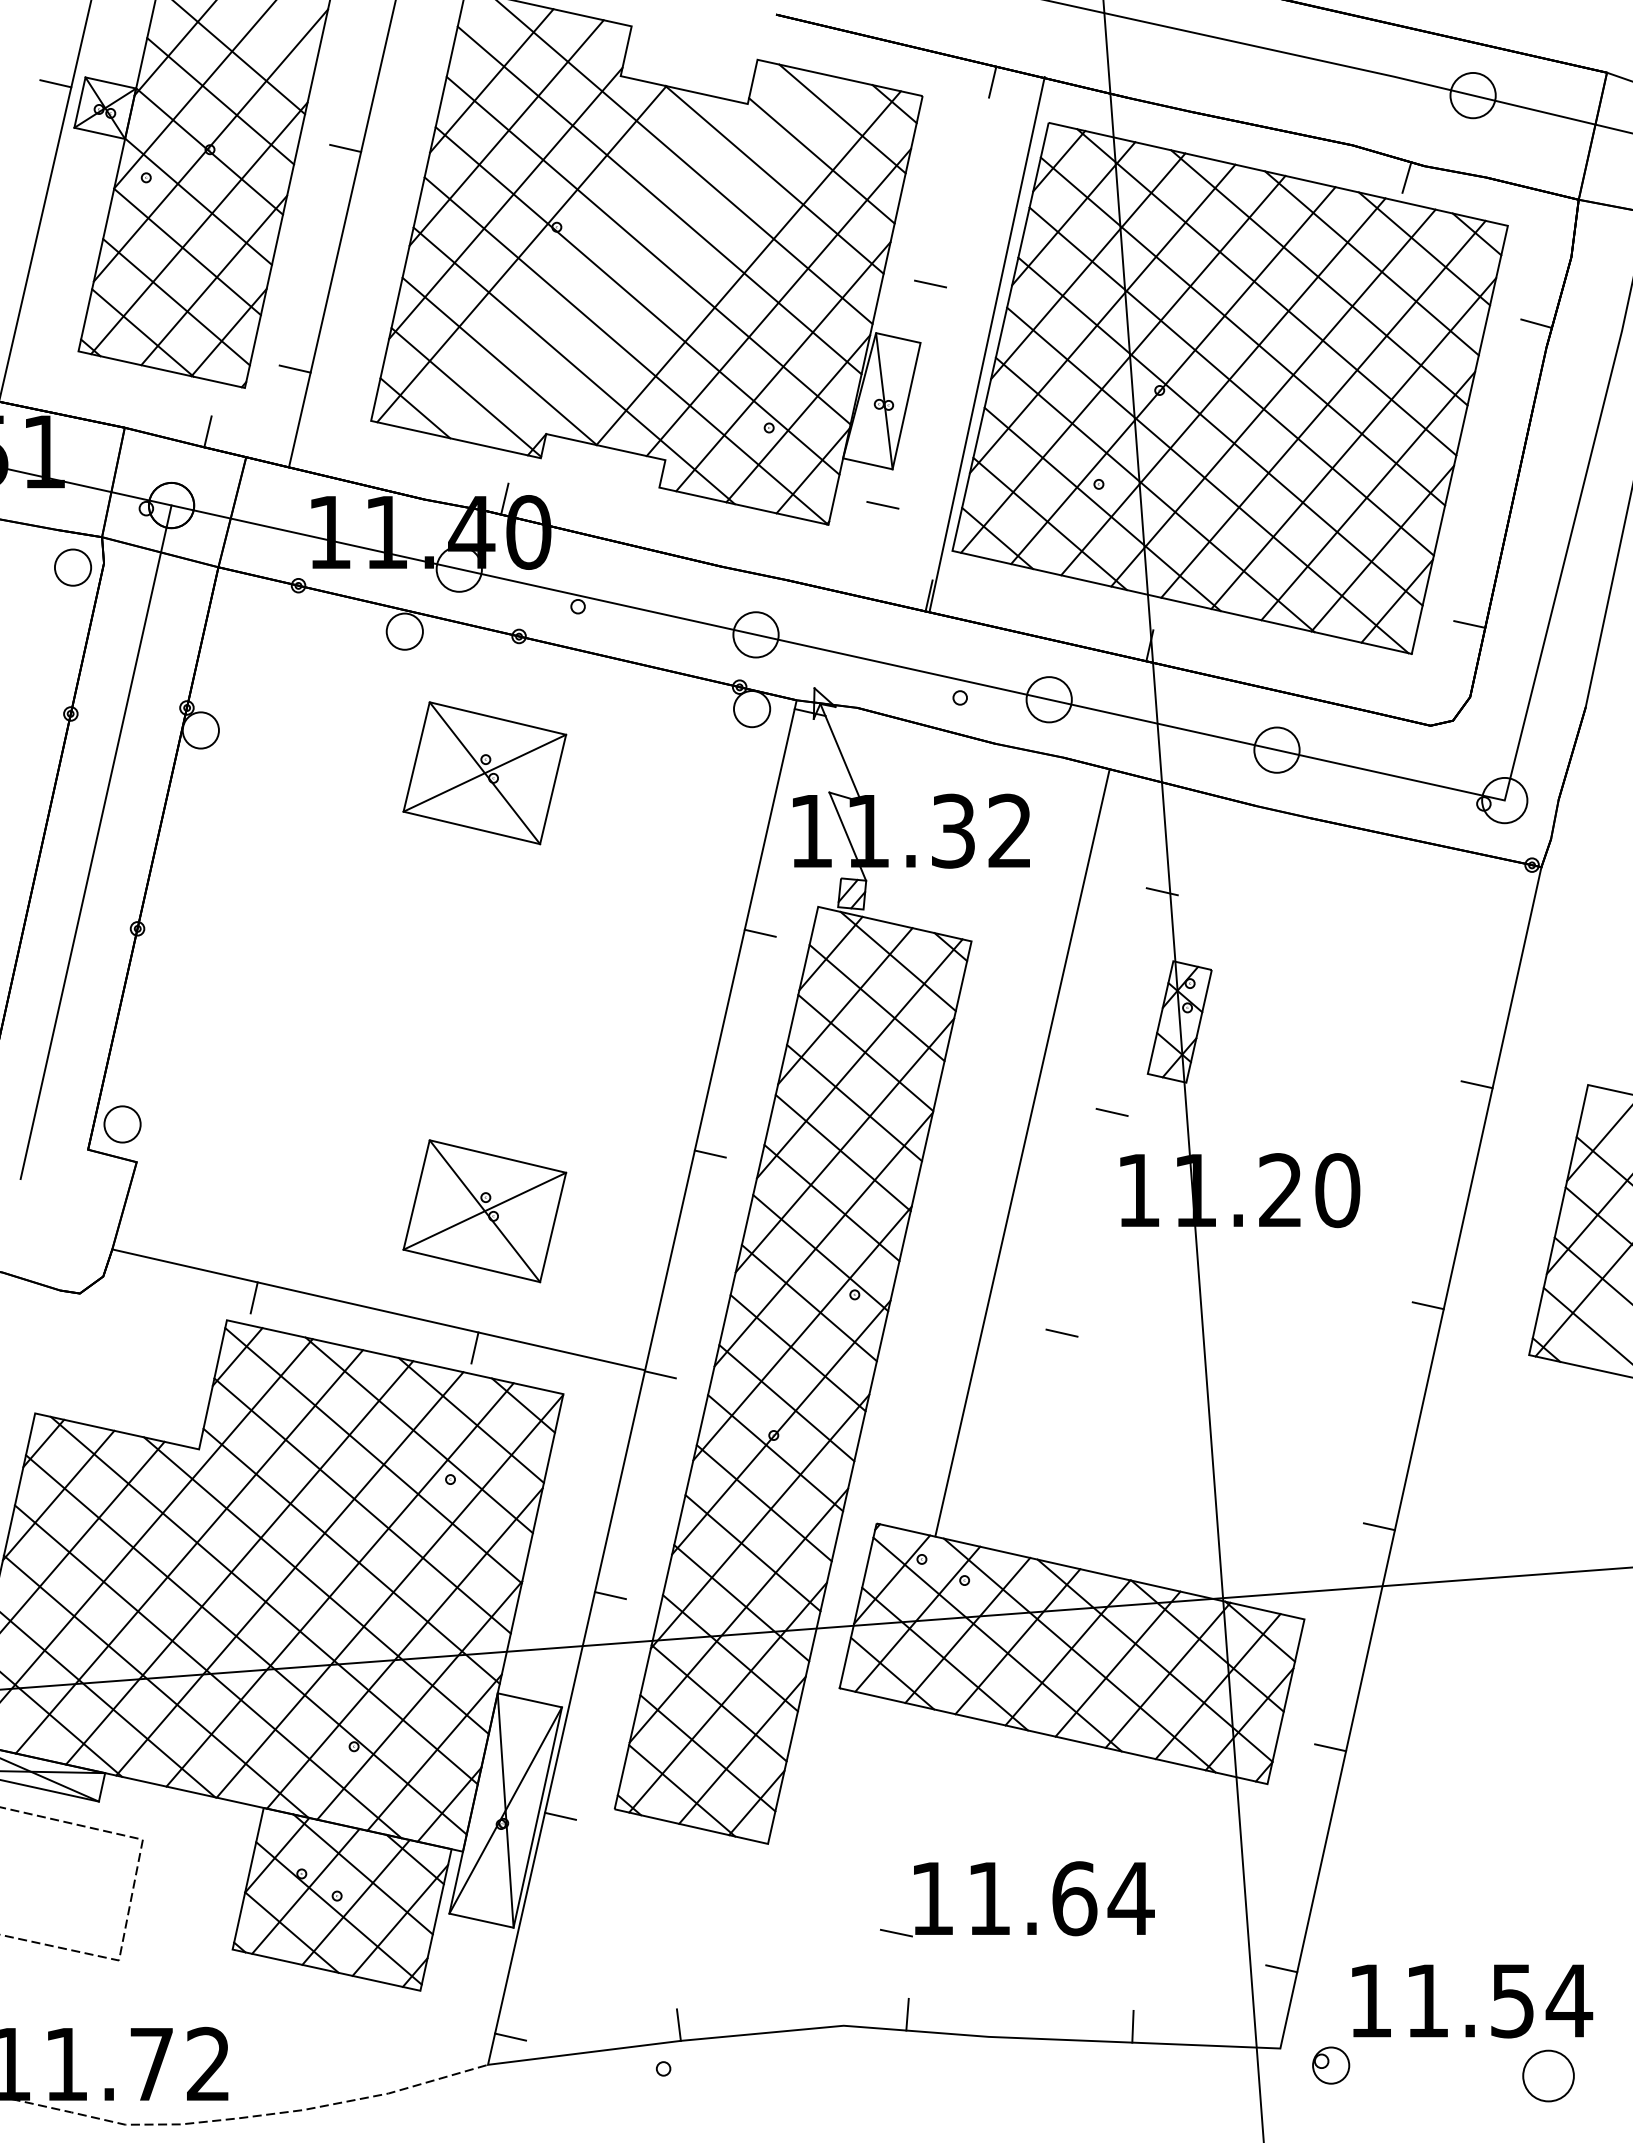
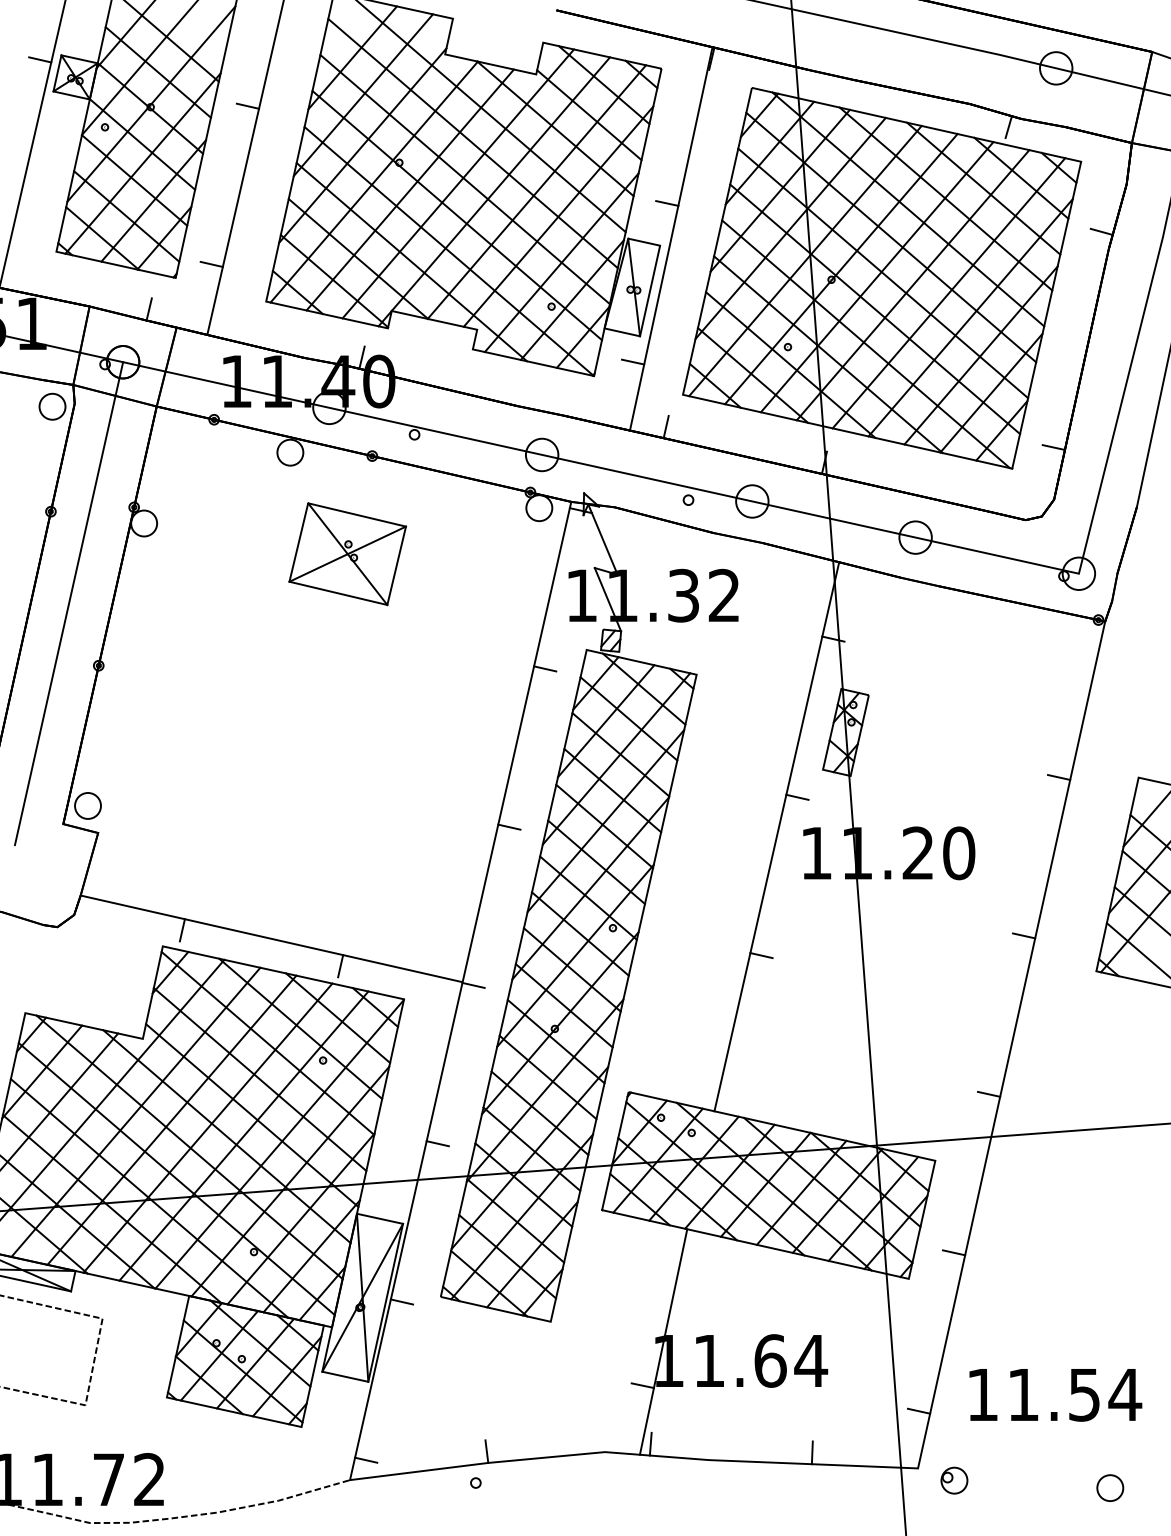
line: (638, 256) -> (457, 183), added
line: (698, 257) -> (500, 184), added
line: (571, 265) -> (409, 190), added
line: (986, 344) -> (670, 238), moved
line: (1022, 1153) -> (776, 836), moved
part: (484, 1211) -> (347, 868), removed
line: (925, 1871) -> (663, 1341), added
text: (1472, 2001) -> (1055, 1395), moved
part: (1548, 2075) -> (1110, 1487), size x0.71

